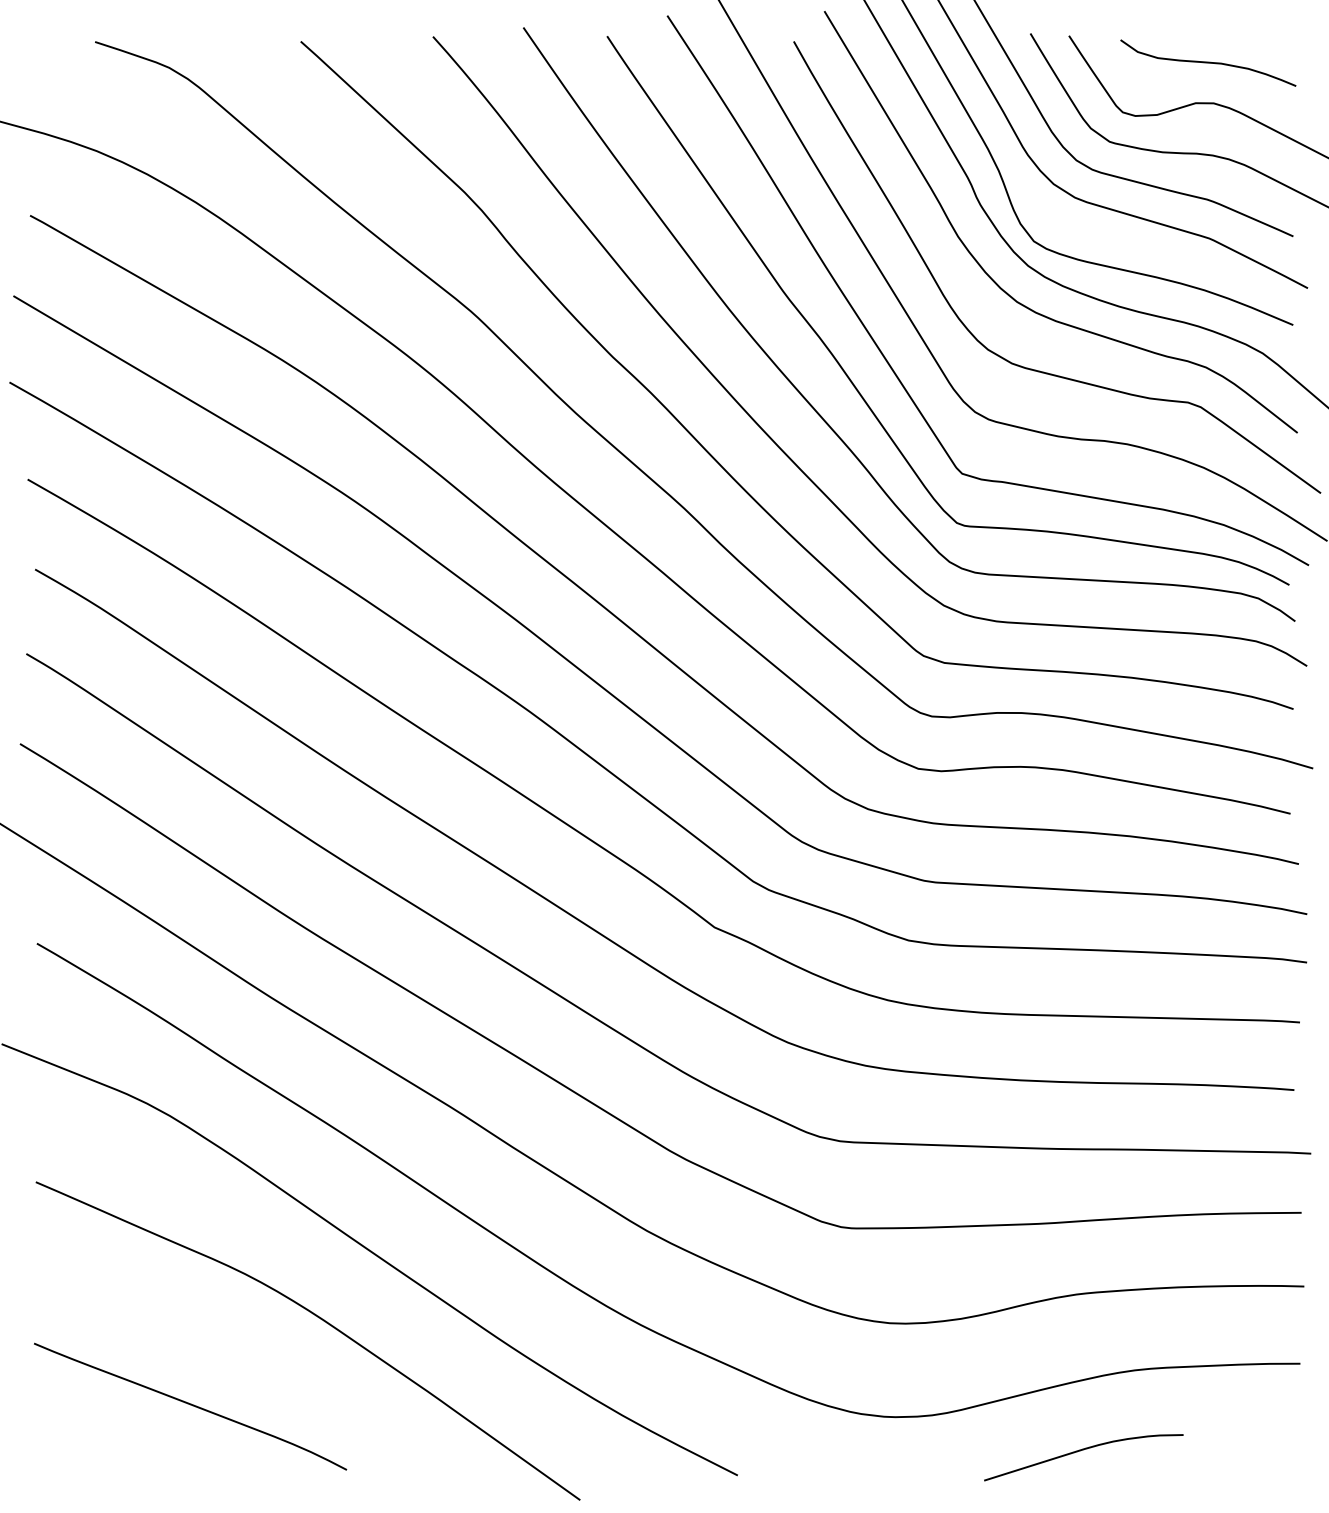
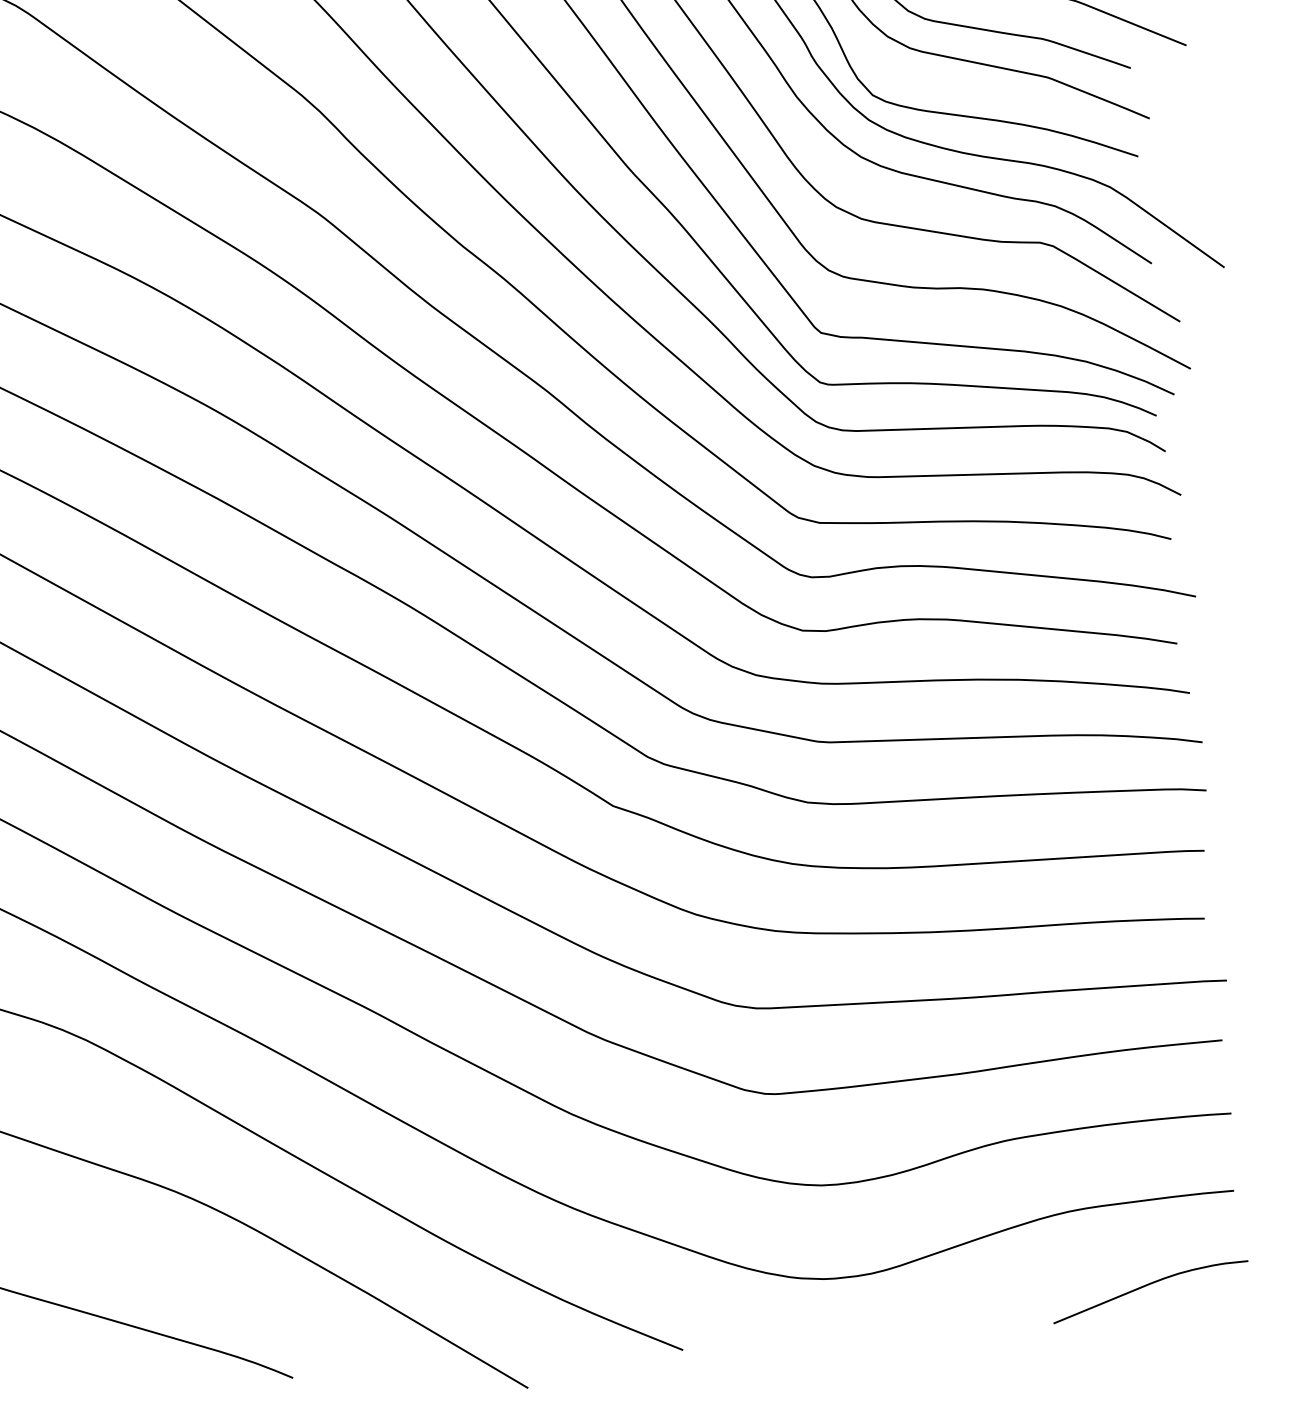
curve: (1080, 1451) -> (1147, 1286), moved

